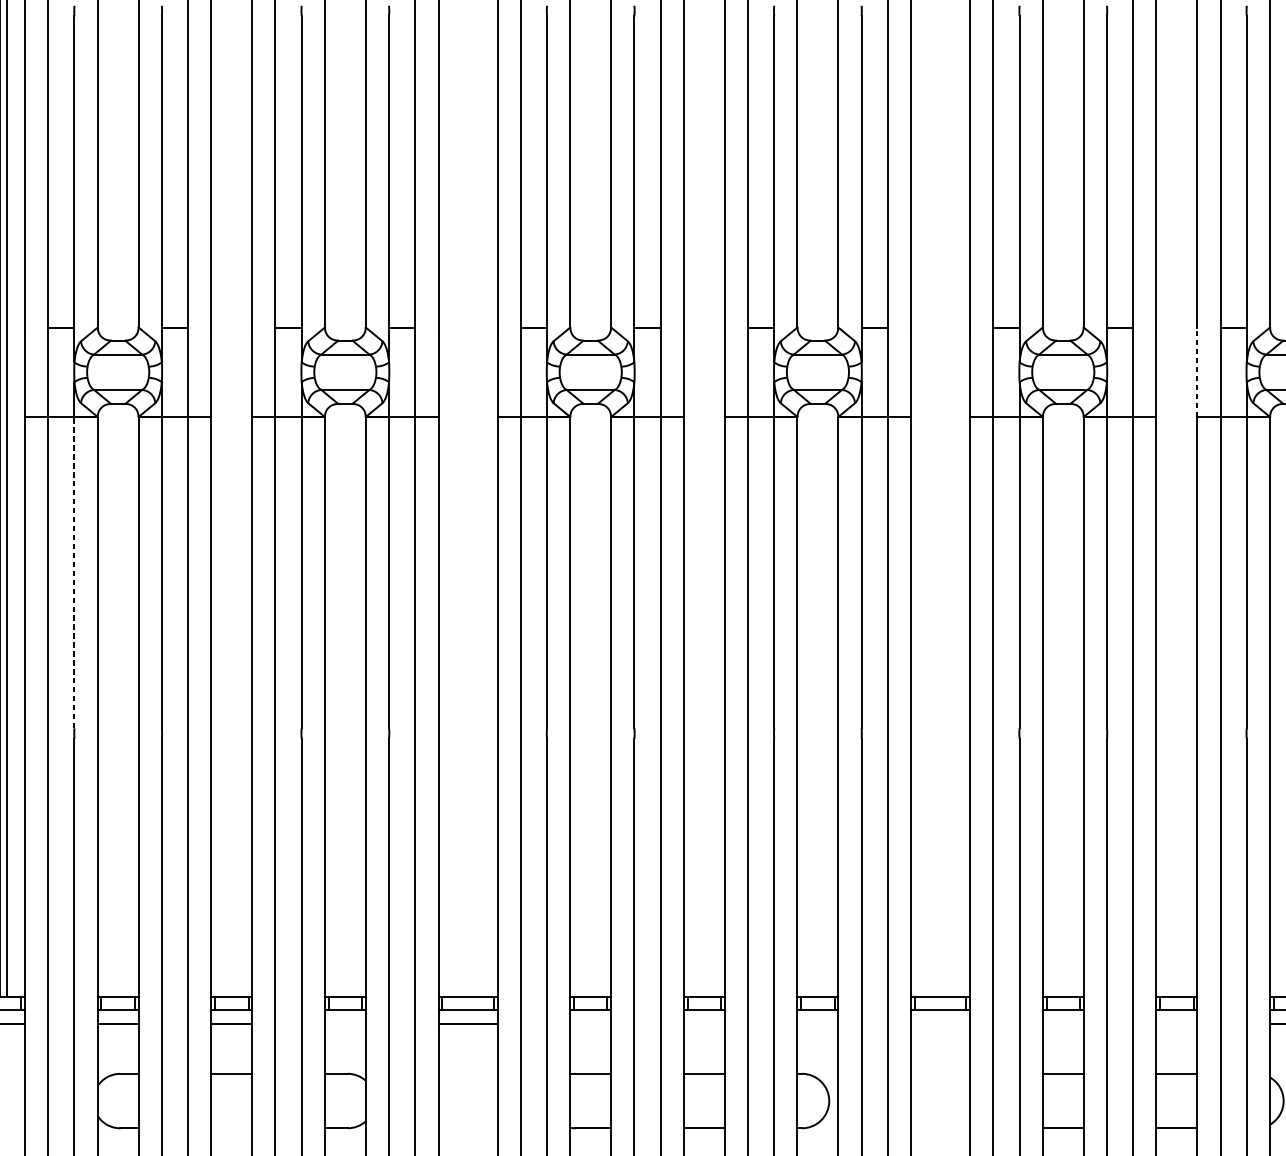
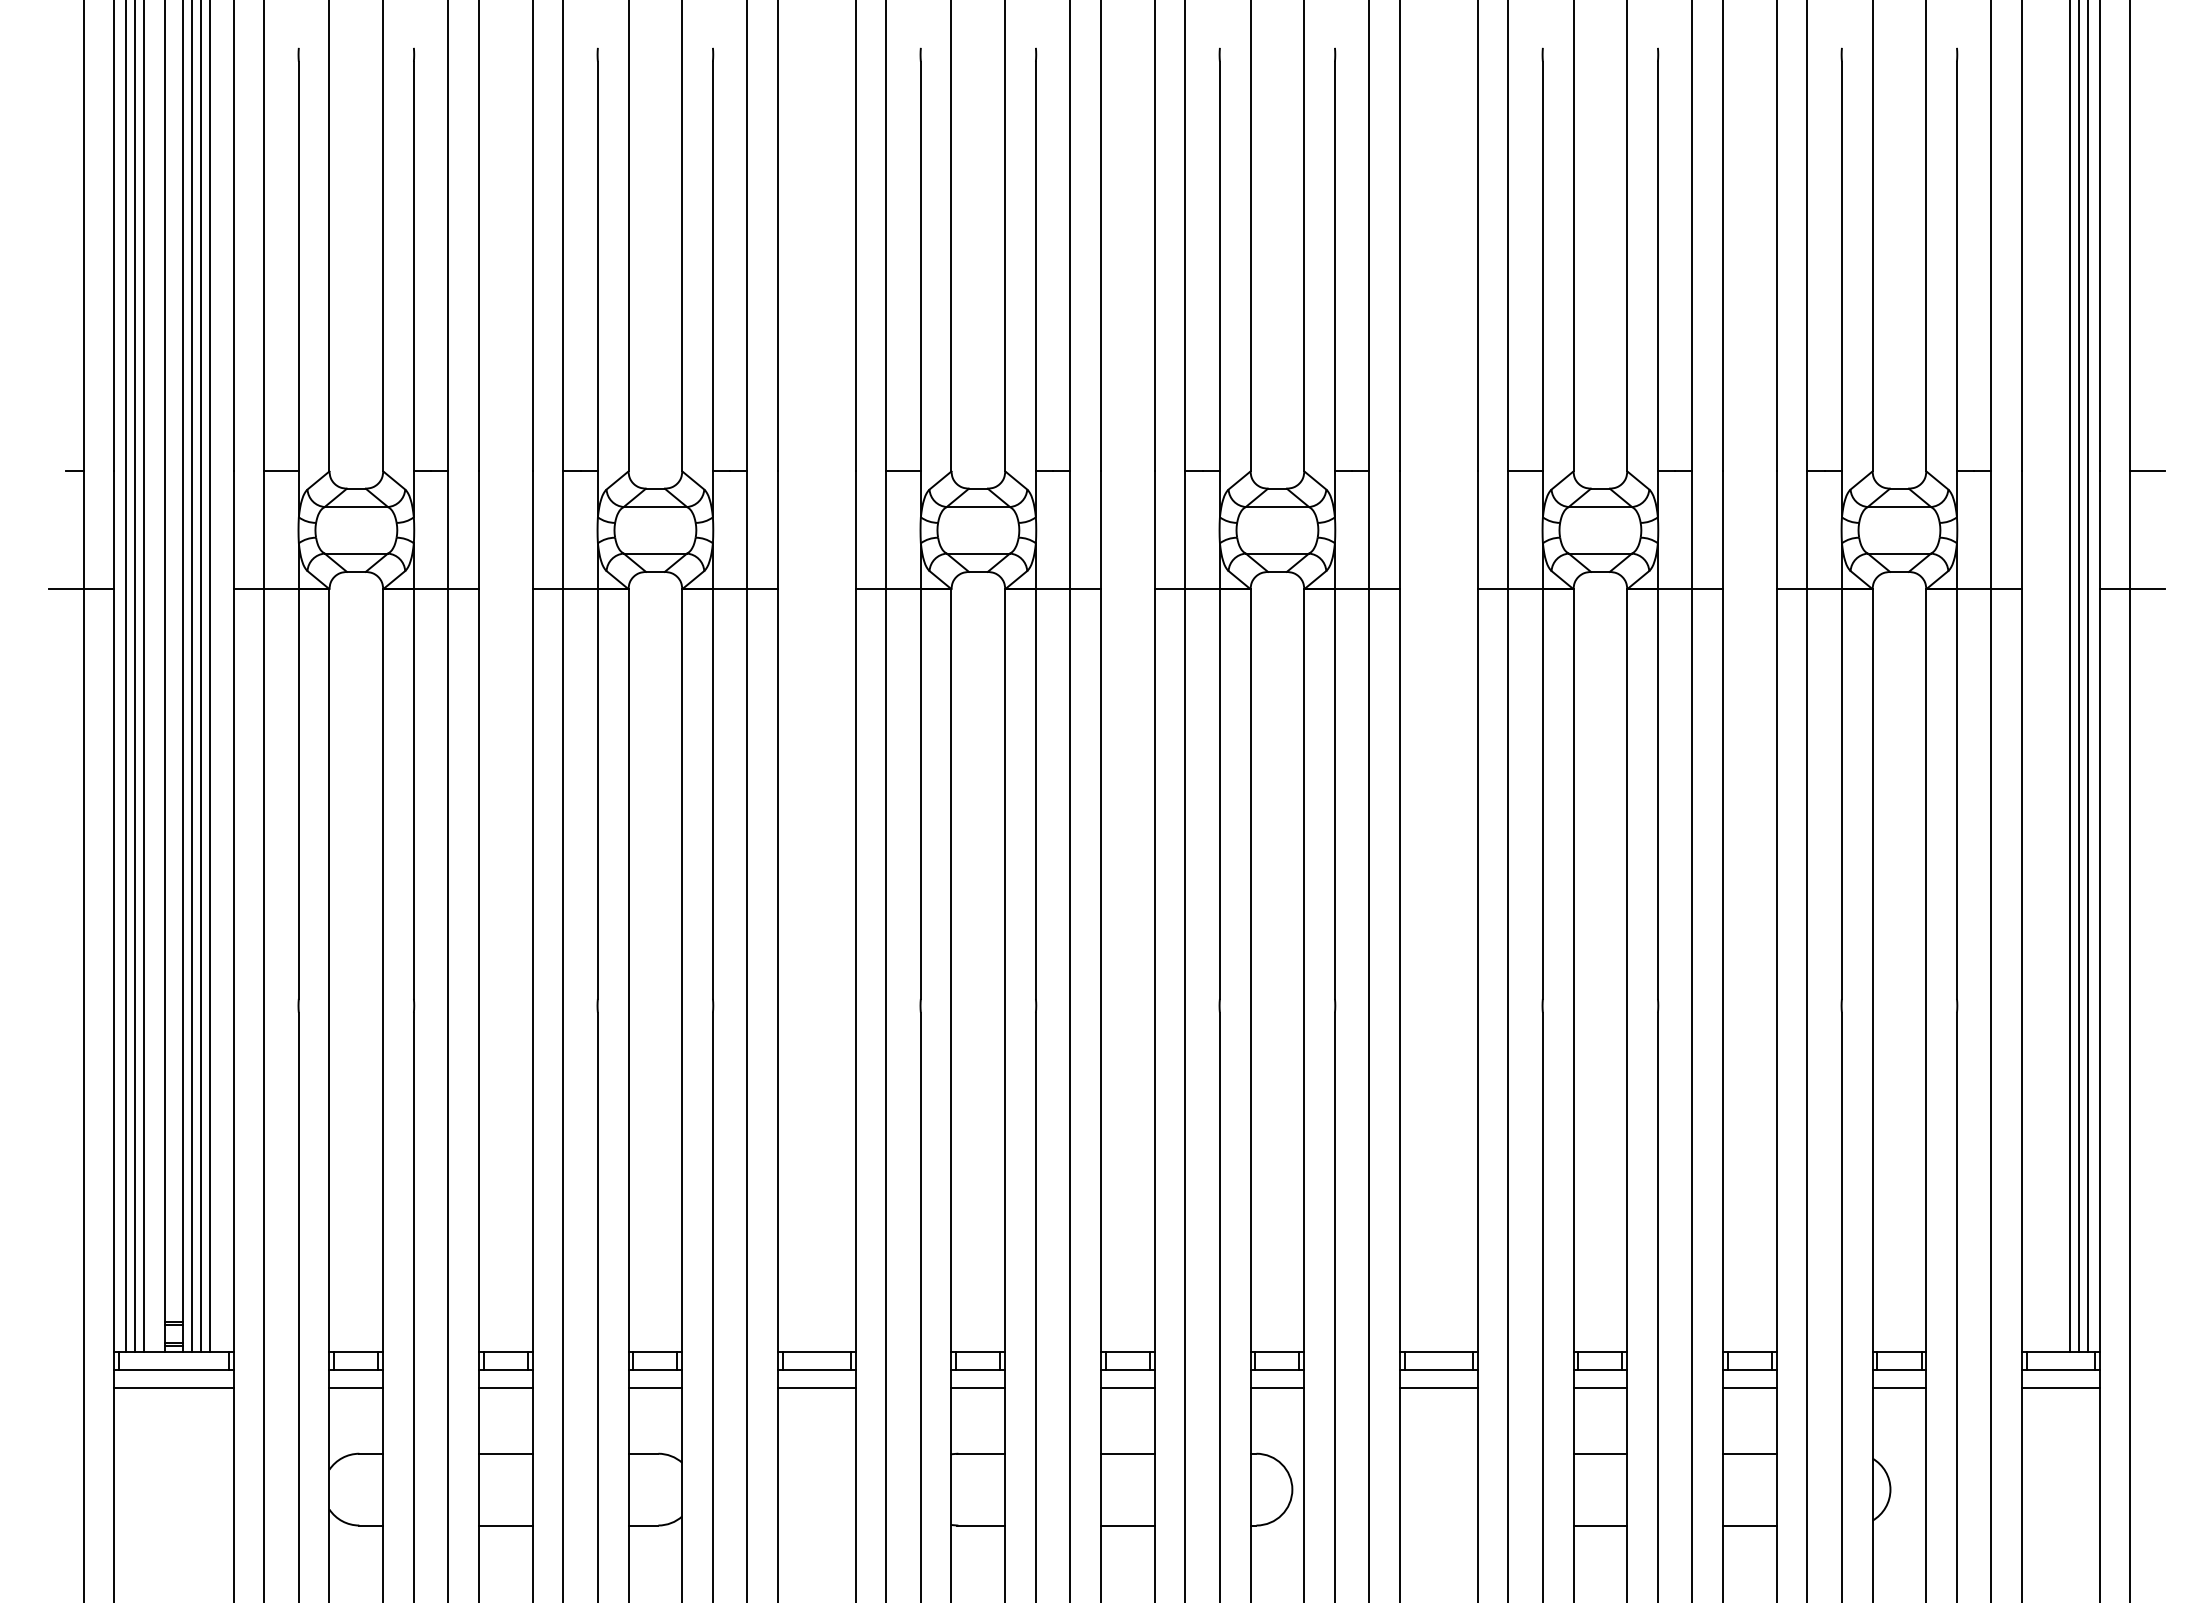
line: (1197, 372) -> (1776, 530), dashed -> solid
line: (74, 572) -> (298, 794), dashed -> solid
line: (345, 1023) -> (655, 1387), added
line: (590, 1023) -> (978, 1387), added
line: (704, 1023) -> (1127, 1387), added
line: (817, 1023) -> (1277, 1387), added
line: (940, 1023) -> (1438, 1387), added
line: (1063, 1023) -> (1600, 1387), added
line: (1176, 1023) -> (1749, 1387), added
line: (231, 1128) -> (505, 1525), added

